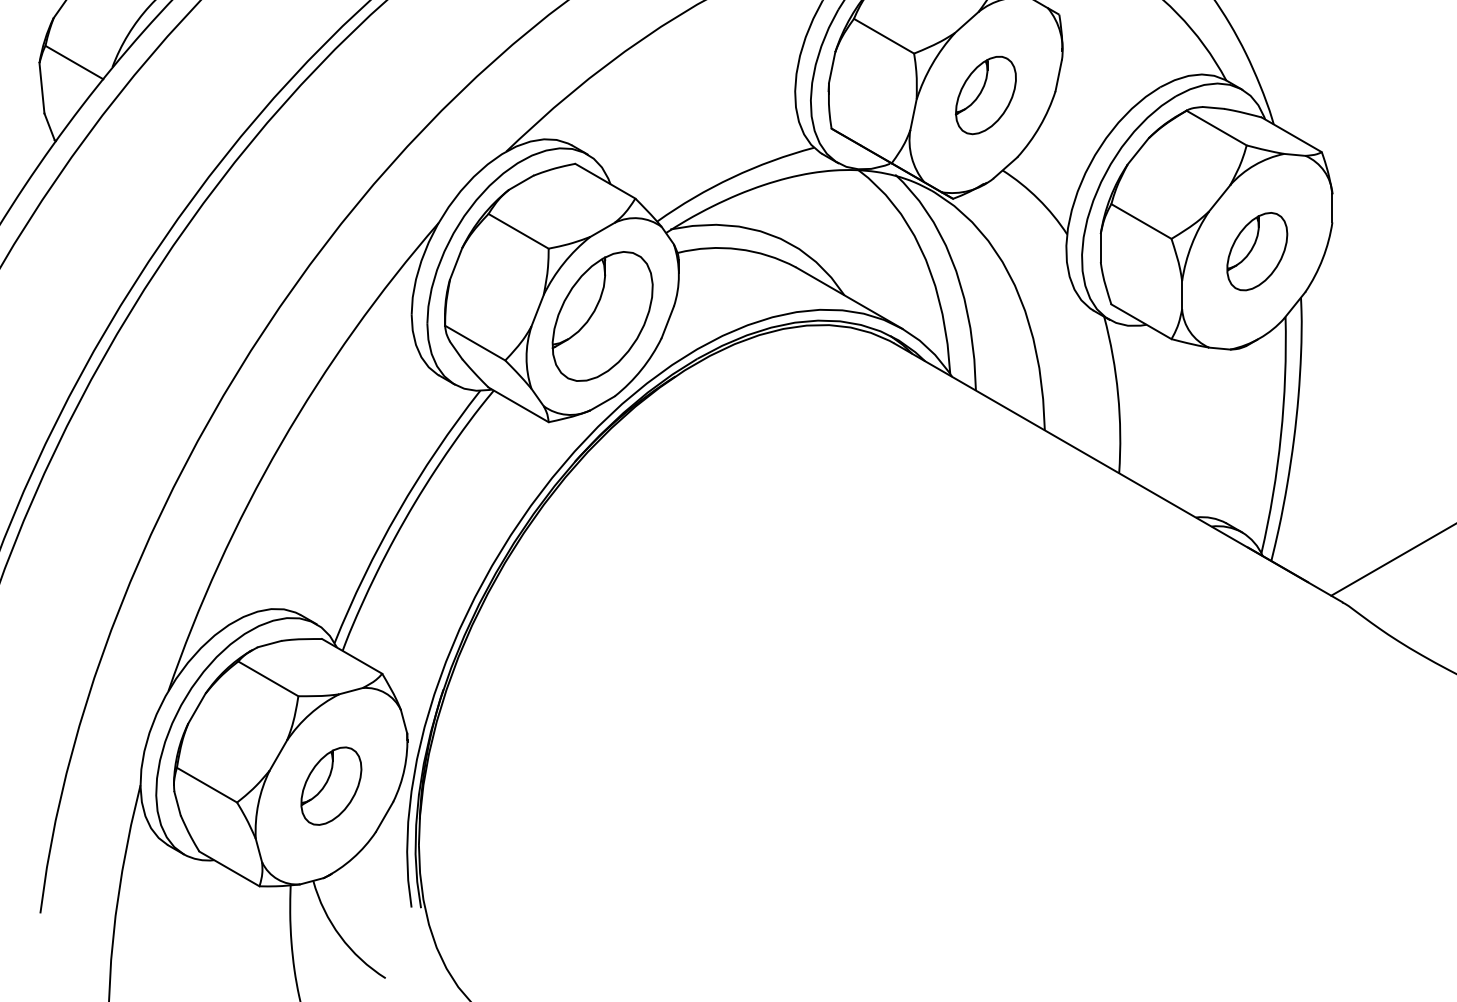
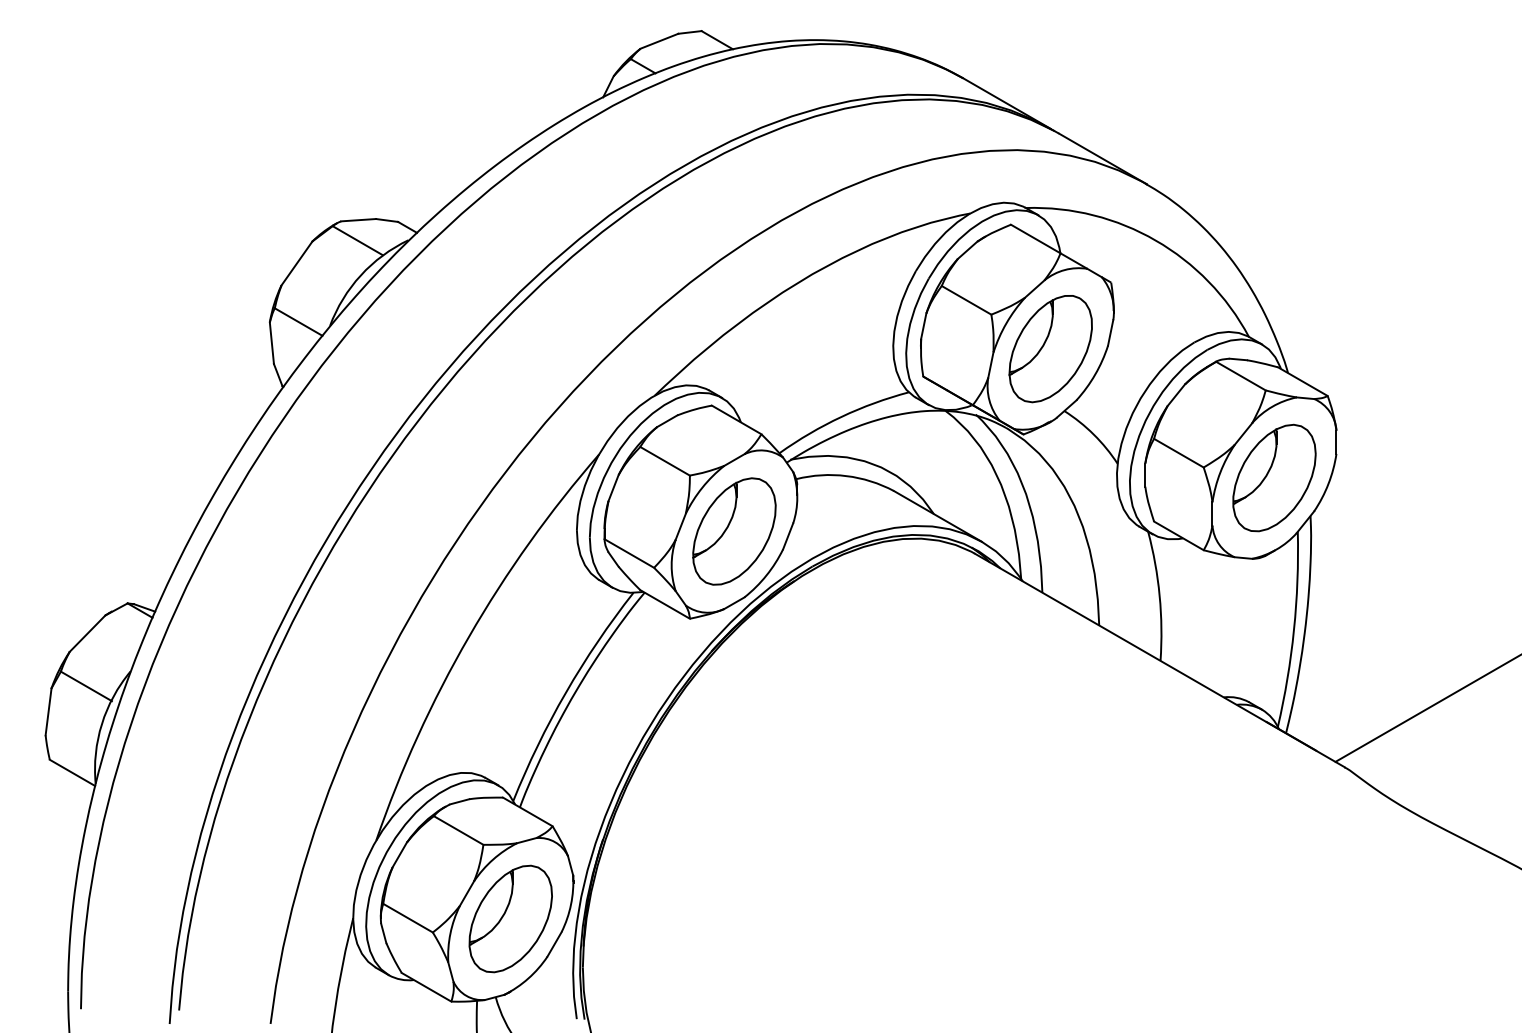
part: (985, 95) -> (1050, 349), size x1.67
part: (1257, 250) -> (1274, 477), size x1.67
part: (331, 785) -> (510, 918), size x1.67

